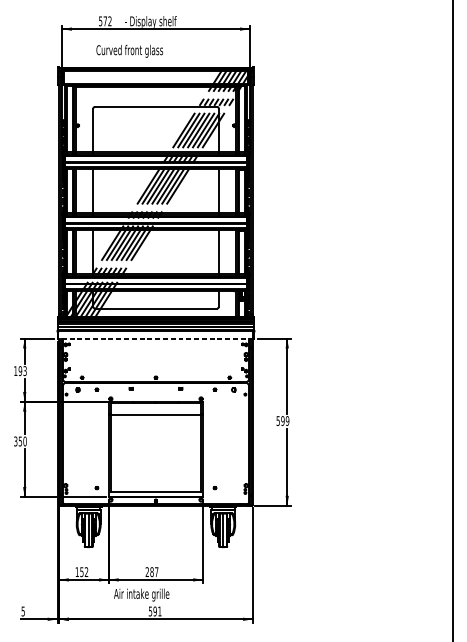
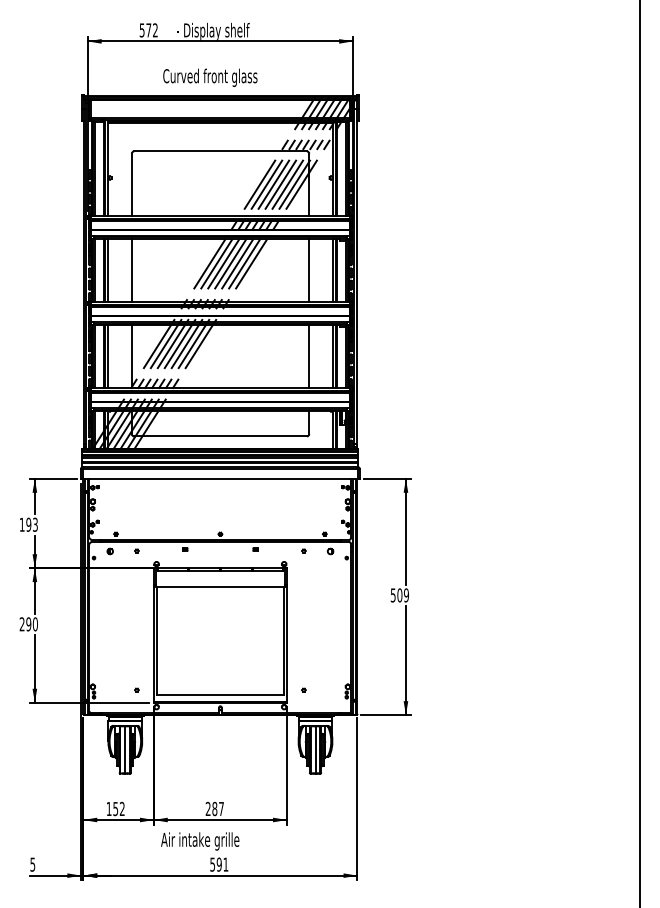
text: (129, 51) -> (210, 77), moved
line: (156, 338) -> (220, 478), dashed -> solid
text: (282, 421) -> (399, 595), 599 -> 509
text: (18, 441) -> (25, 624), 350 -> 290

